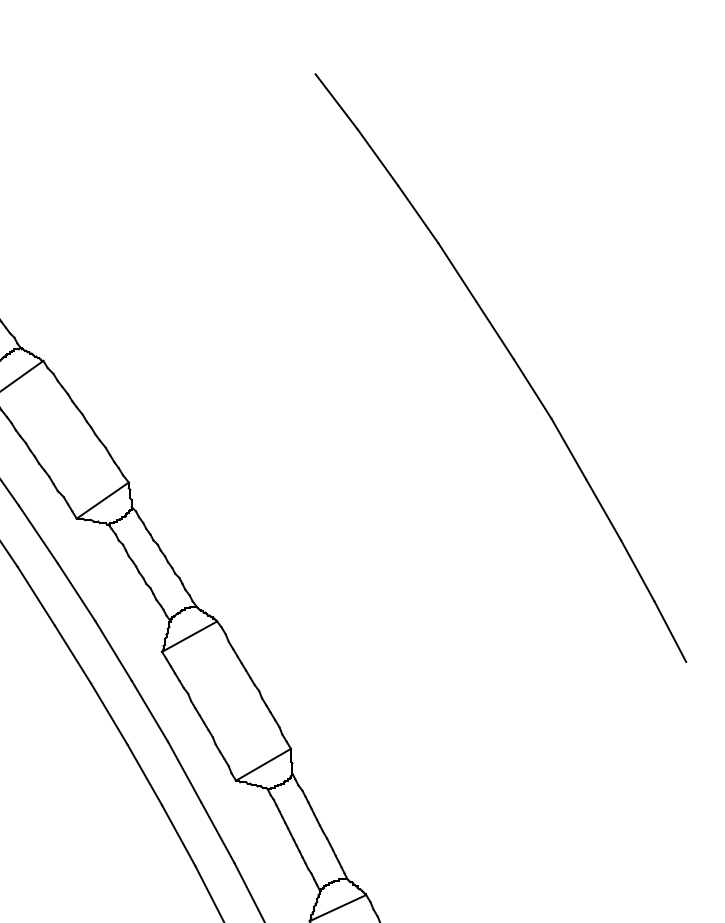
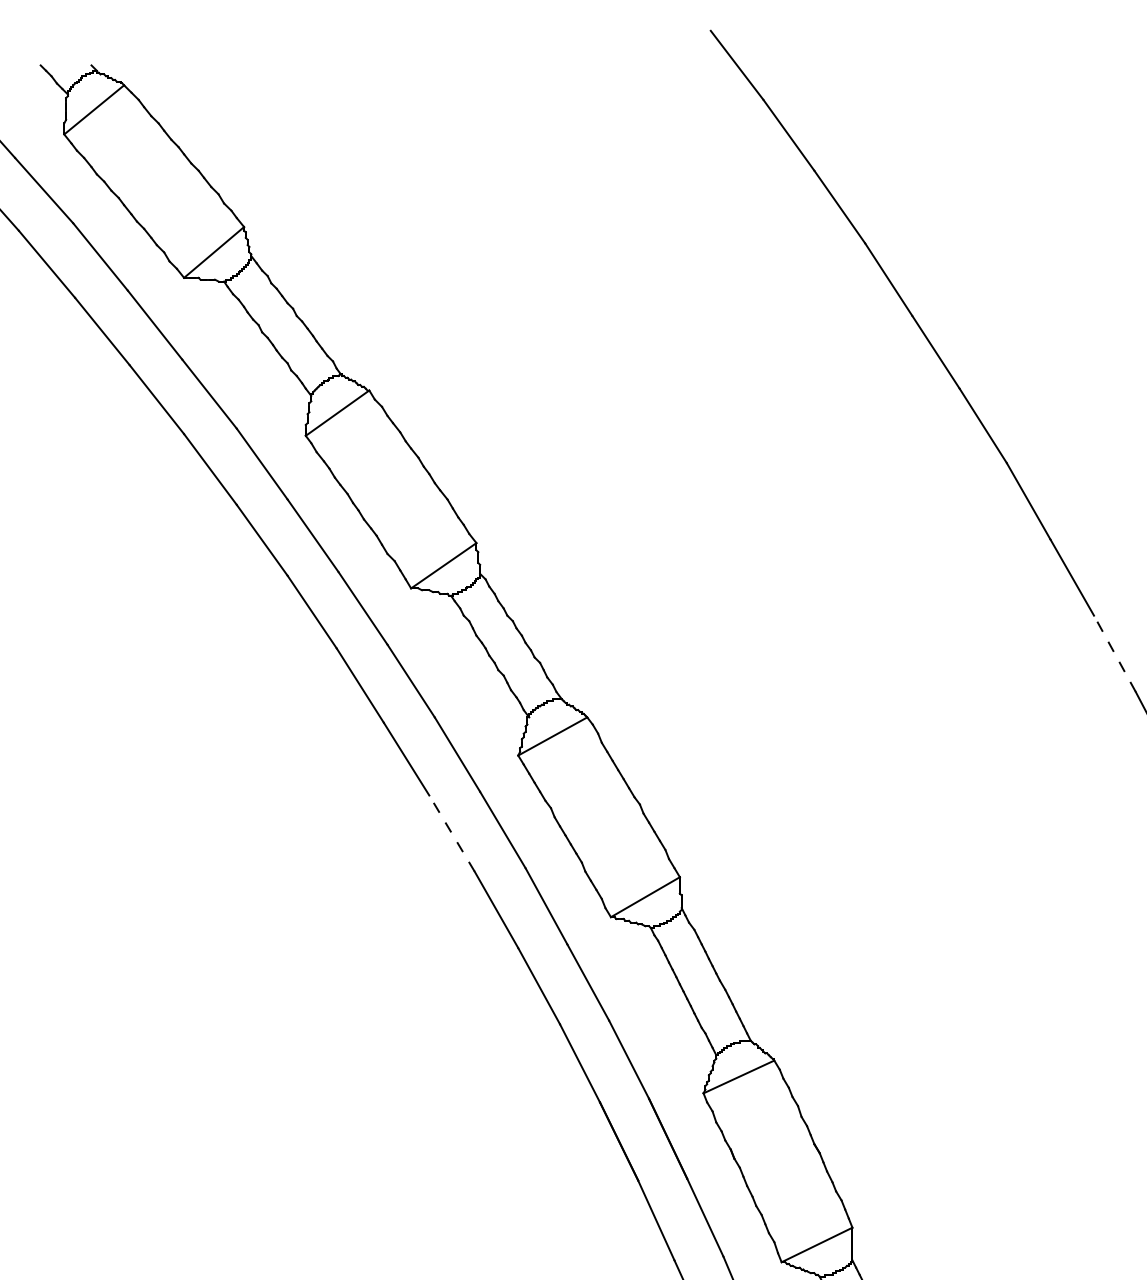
line: (637, 570) -> (1114, 653), solid -> dashed
line: (108, 714) -> (451, 833), solid -> dashed

